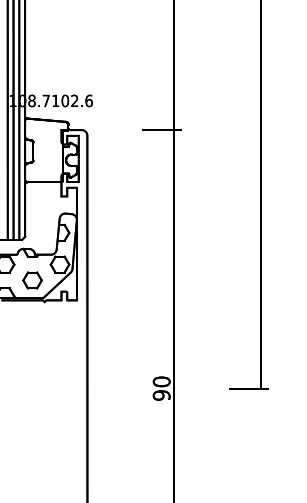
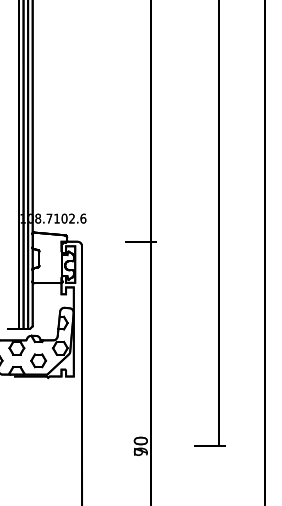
text: (161, 395) -> (140, 451), 90 -> 70

